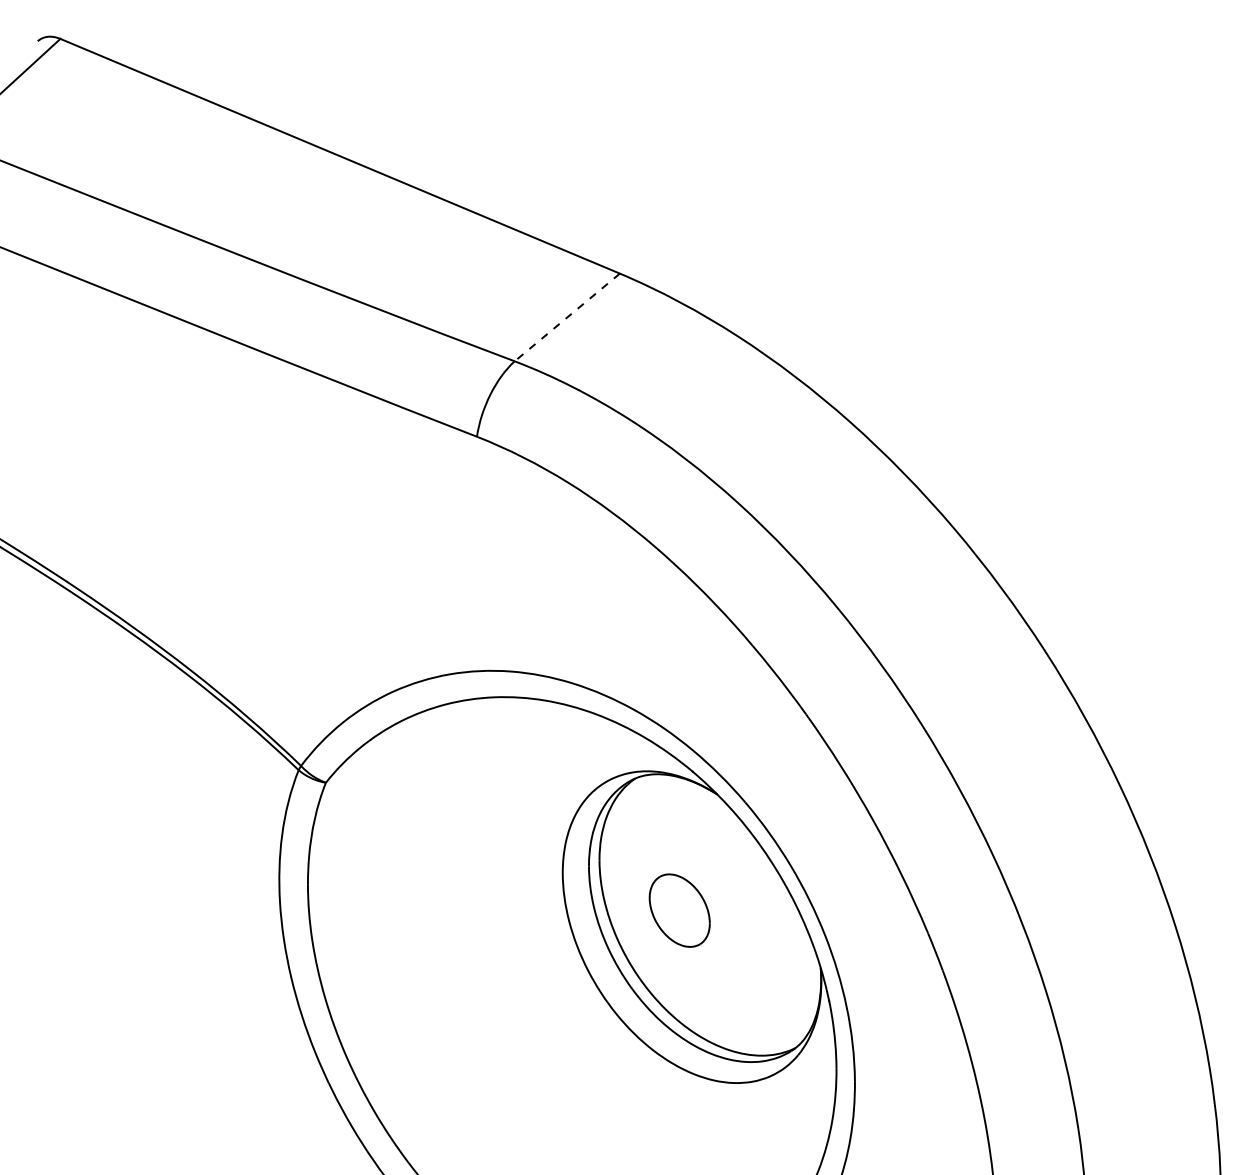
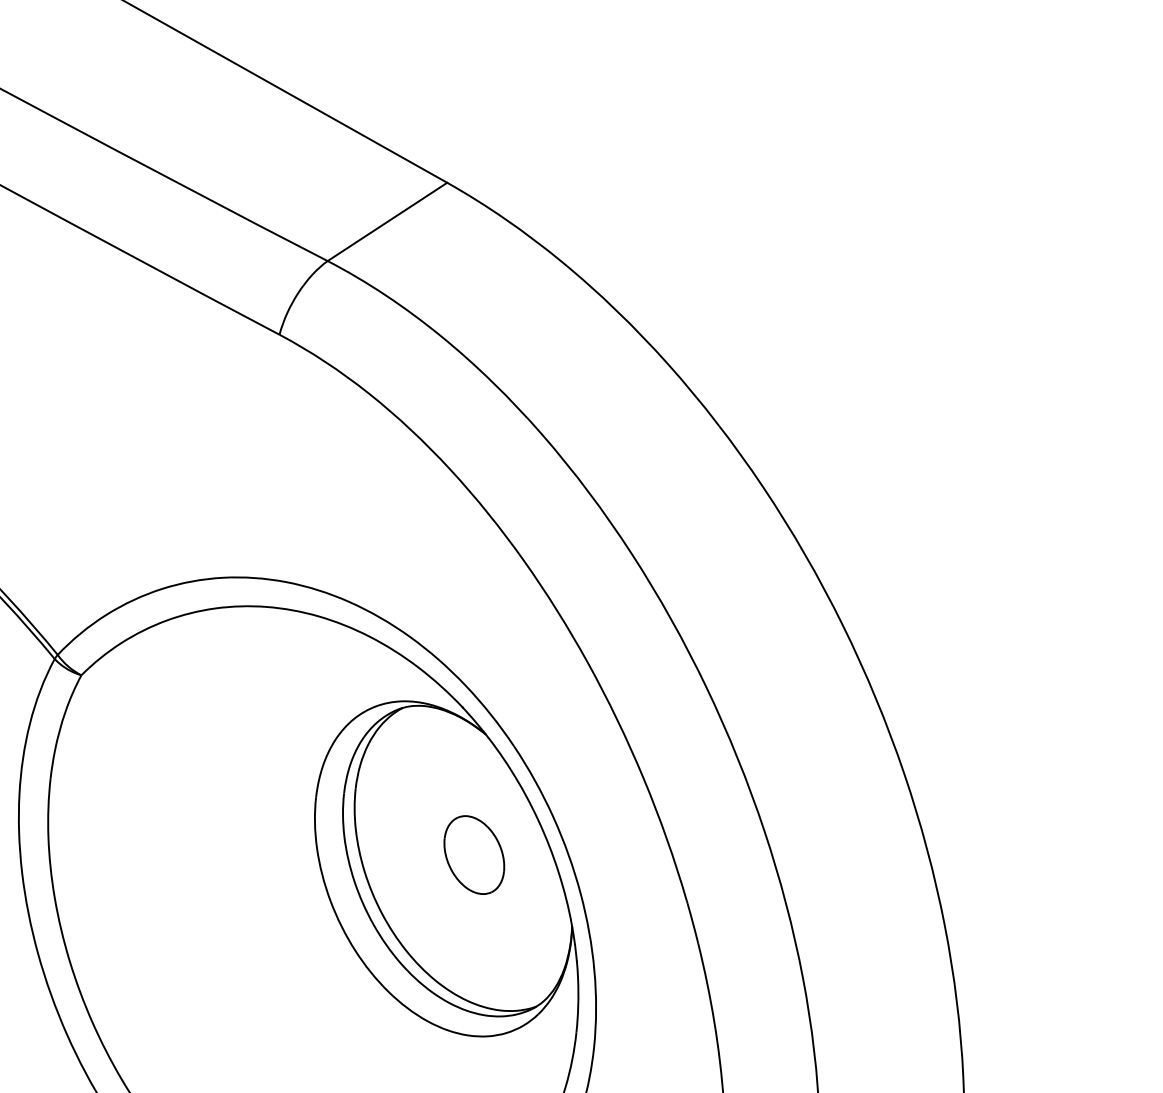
line: (566, 317) -> (386, 221), dashed -> solid
part: (679, 910) -> (474, 854), moved

